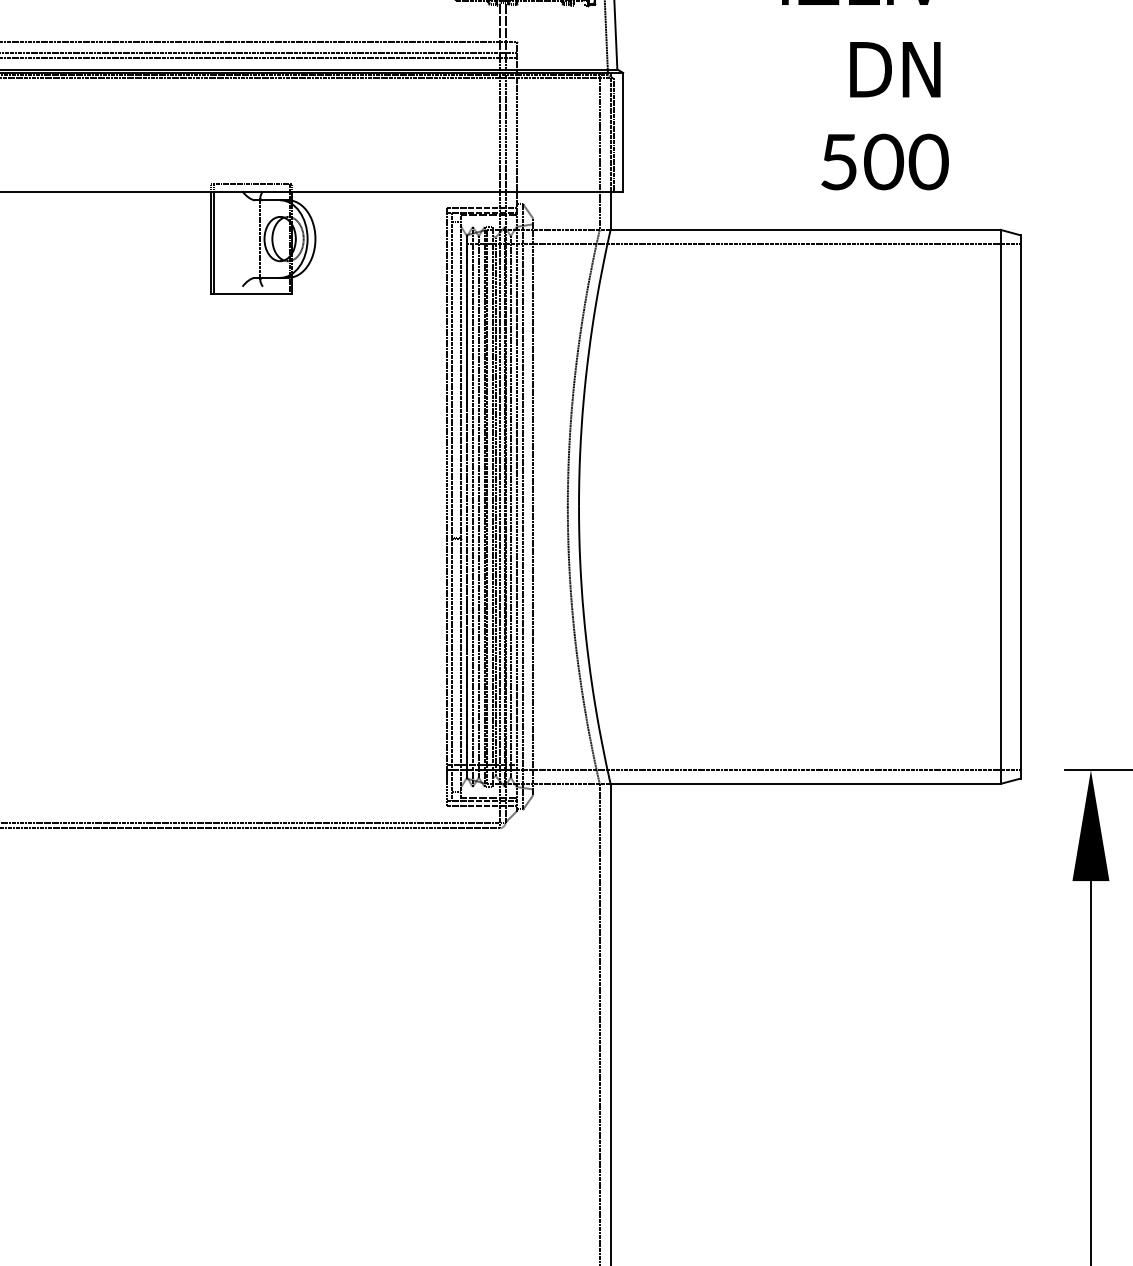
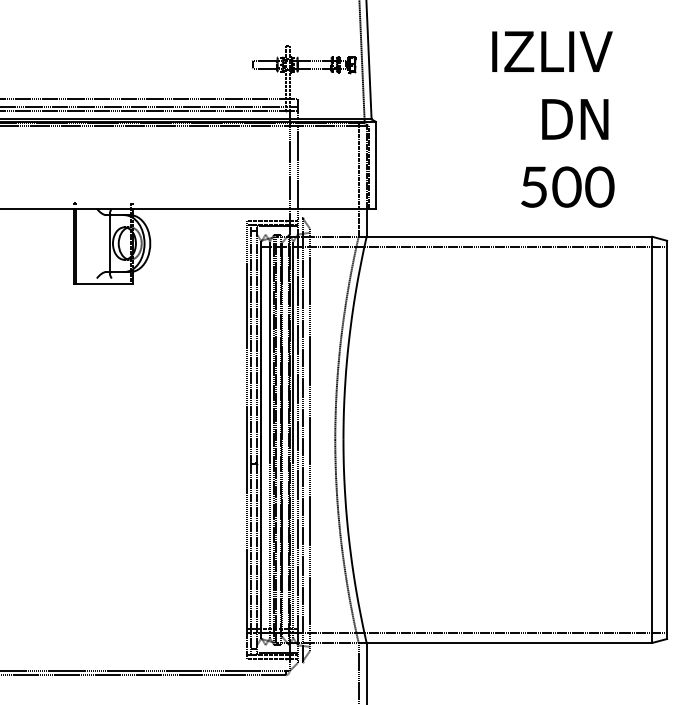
line: (252, 183) -> (104, 202), removed
line: (500, 440) -> (285, 391), removed
line: (472, 506) -> (265, 439), removed

